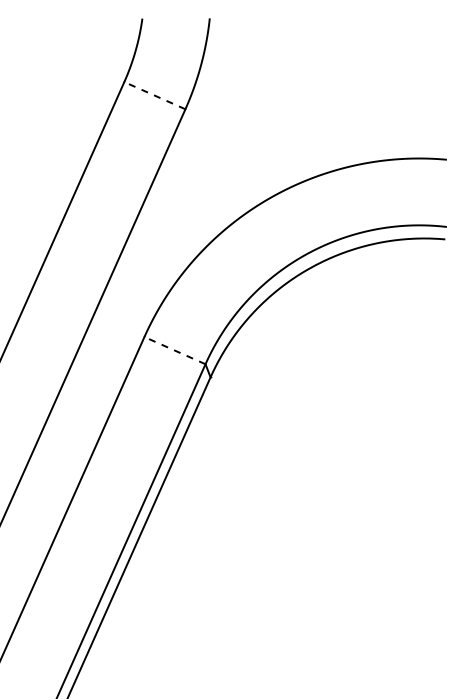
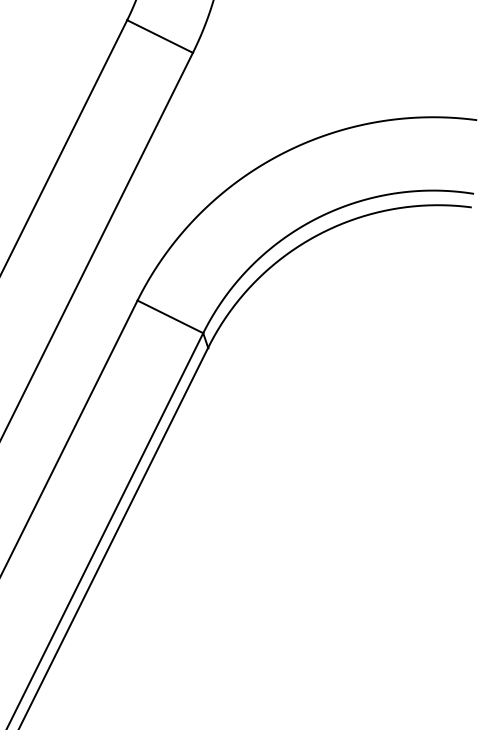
line: (154, 95) -> (159, 36), dashed -> solid
line: (174, 350) -> (169, 316), dashed -> solid

